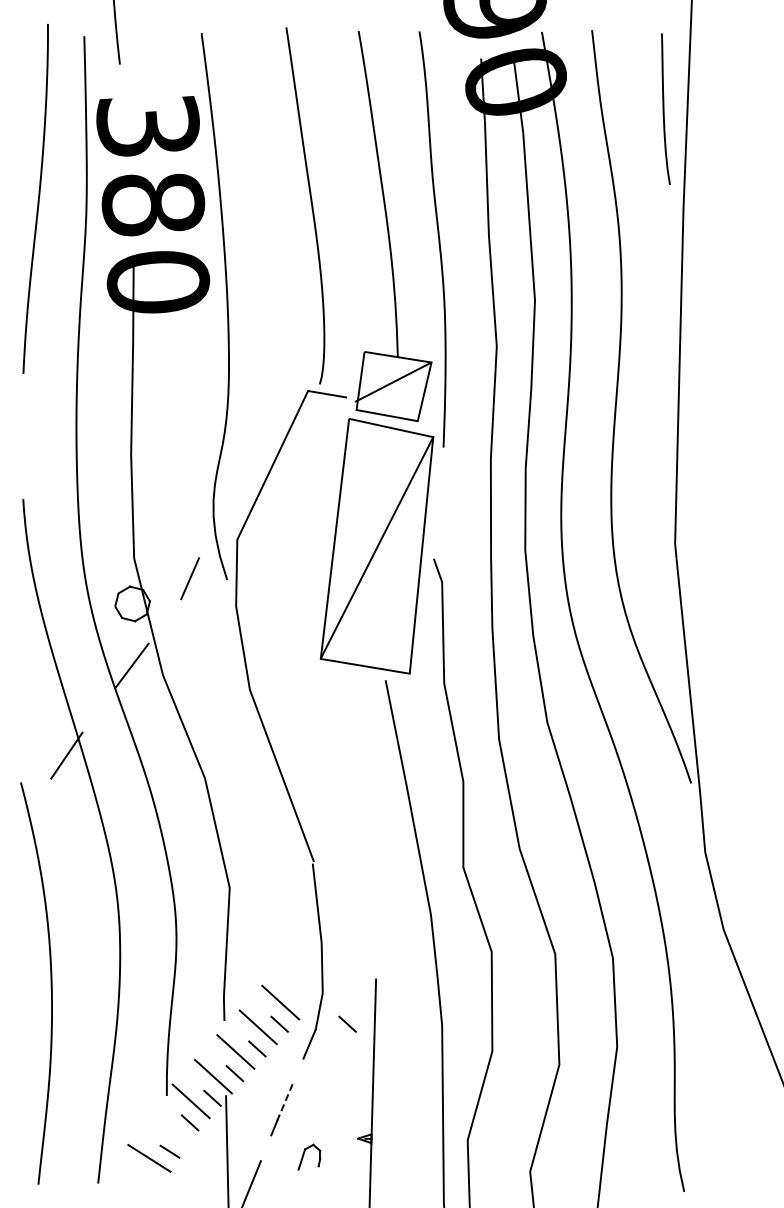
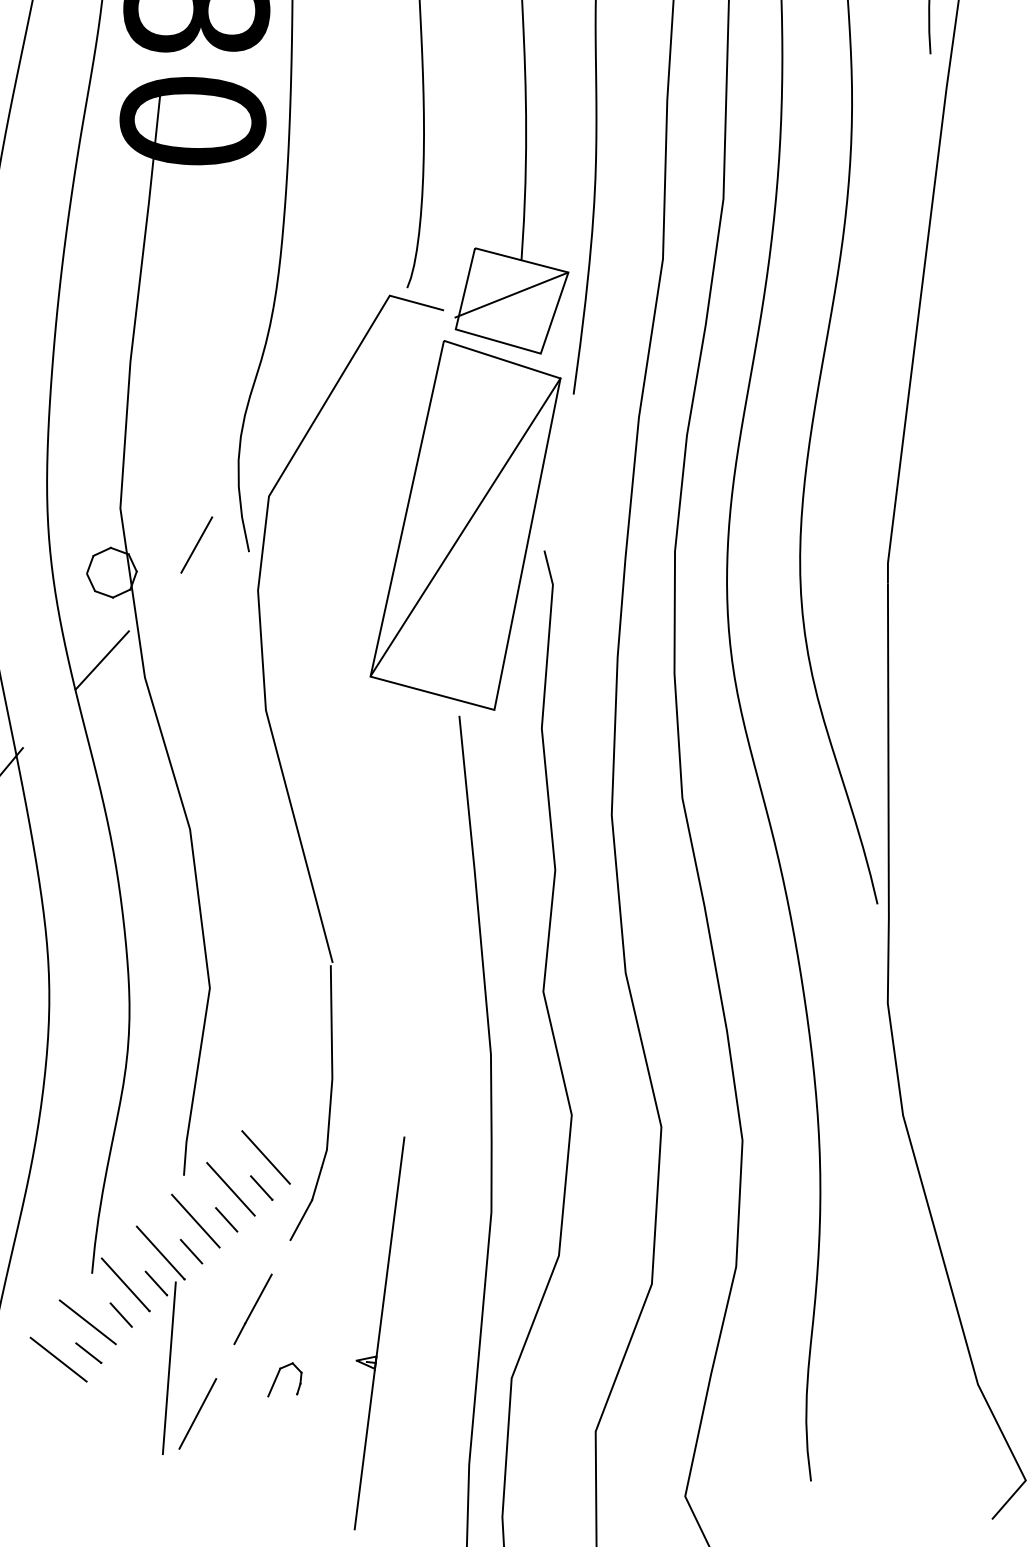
line: (347, 1023) -> (357, 1196), removed
line: (285, 1102) -> (259, 1299), dashed -> solid
line: (167, 1129) -> (88, 1321), added

